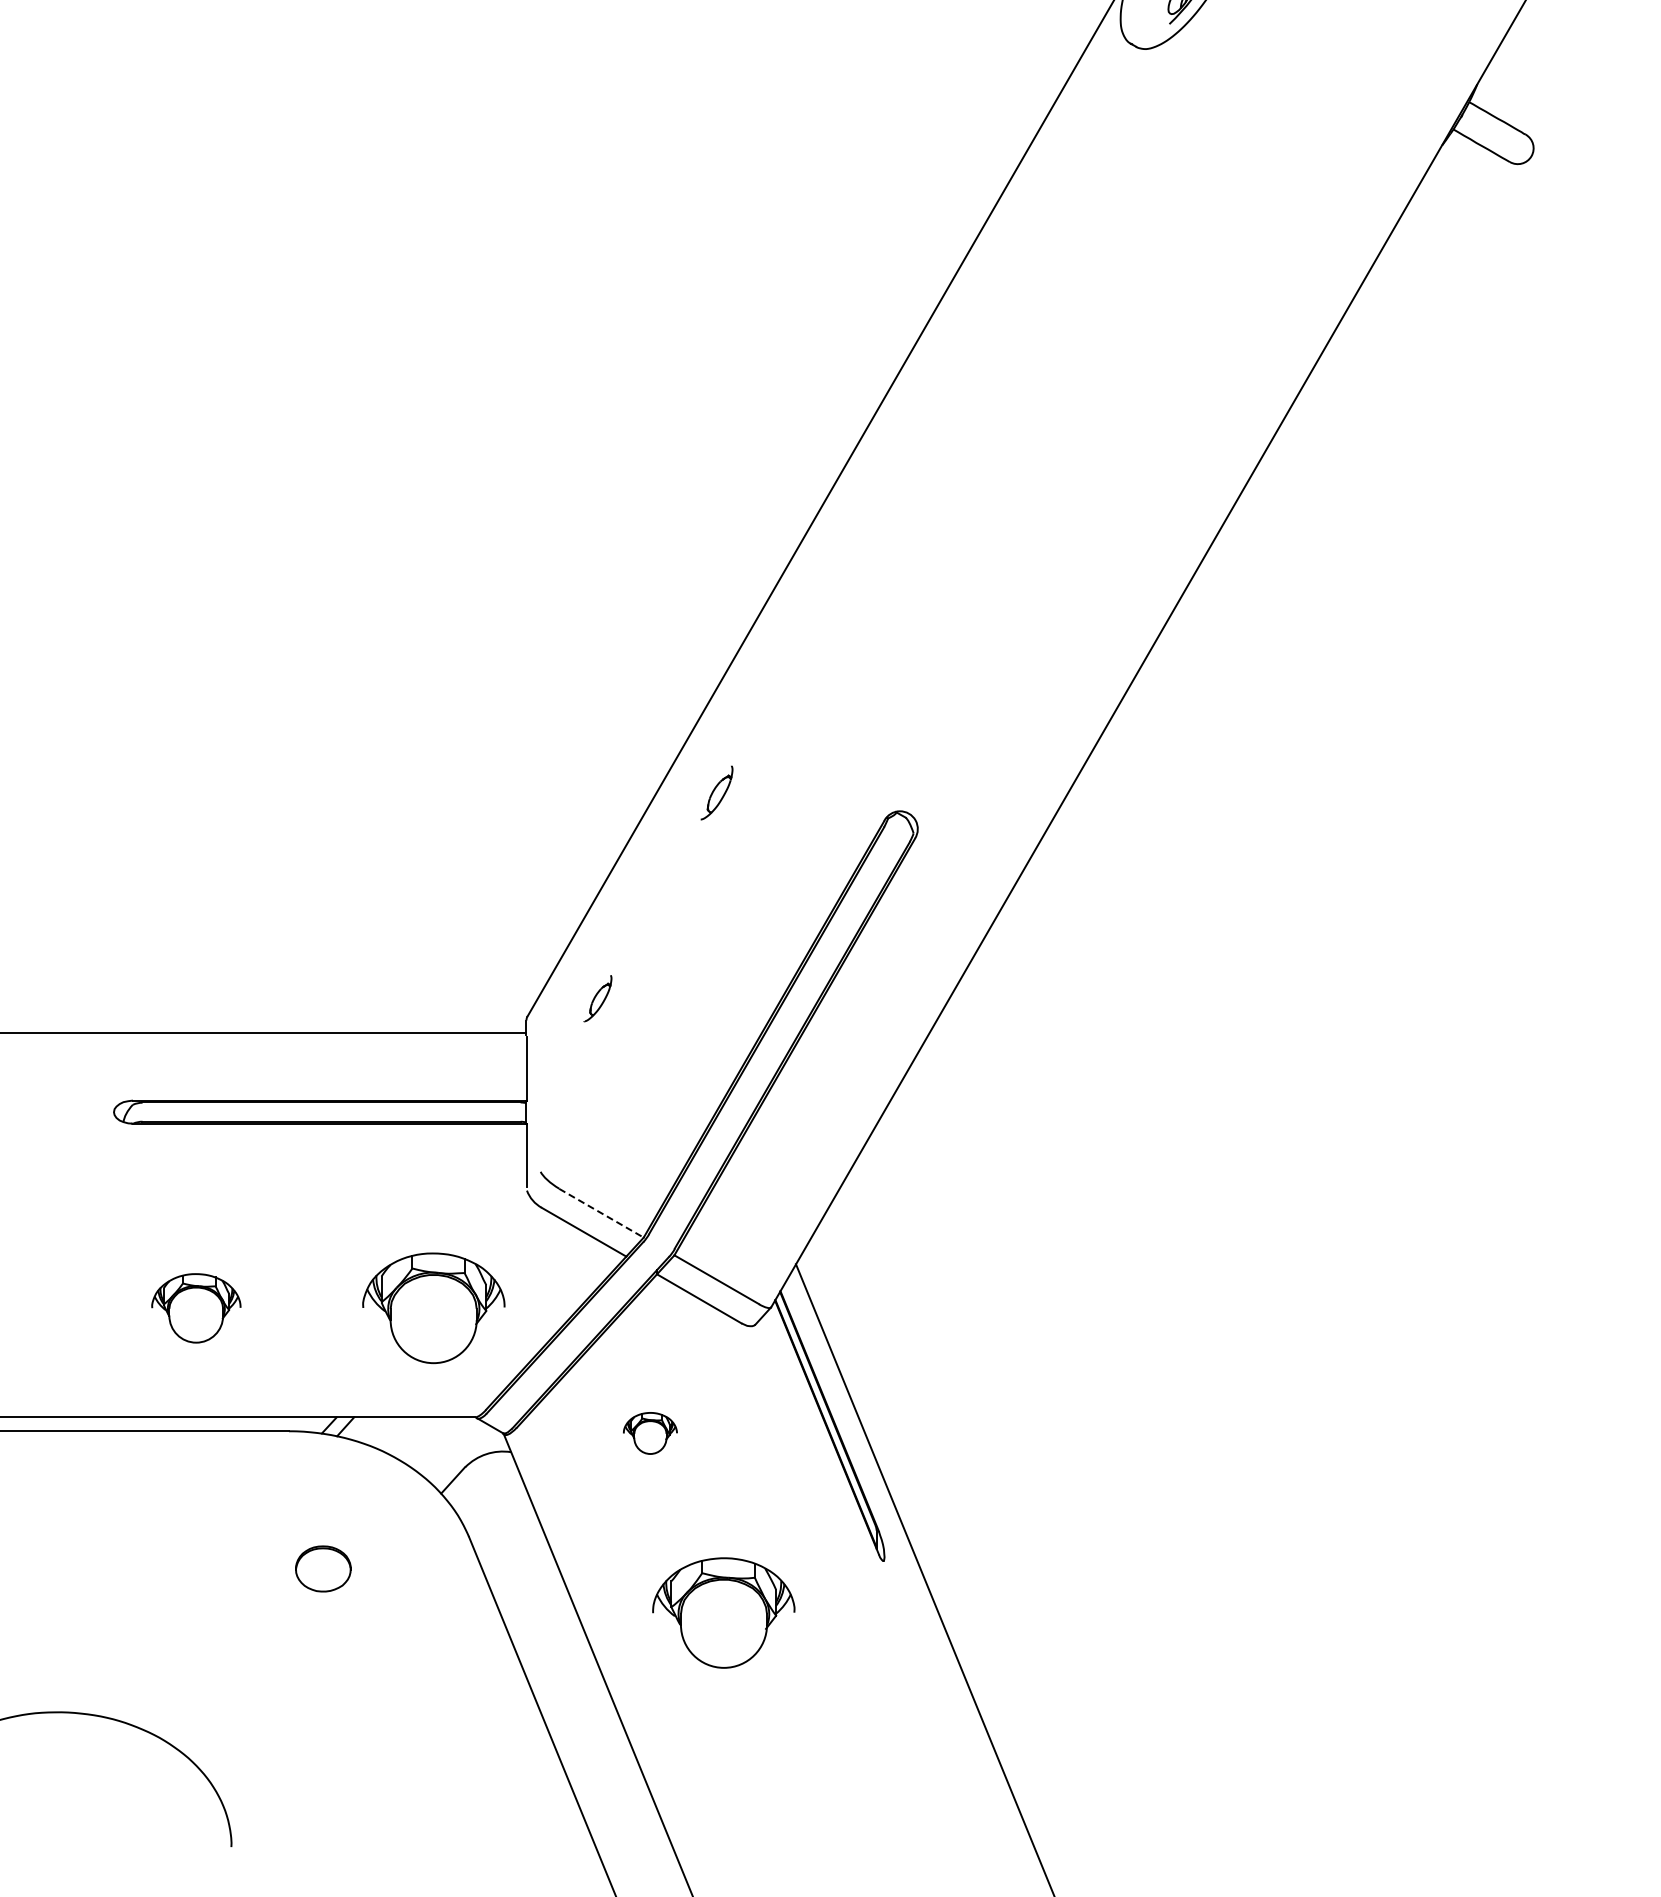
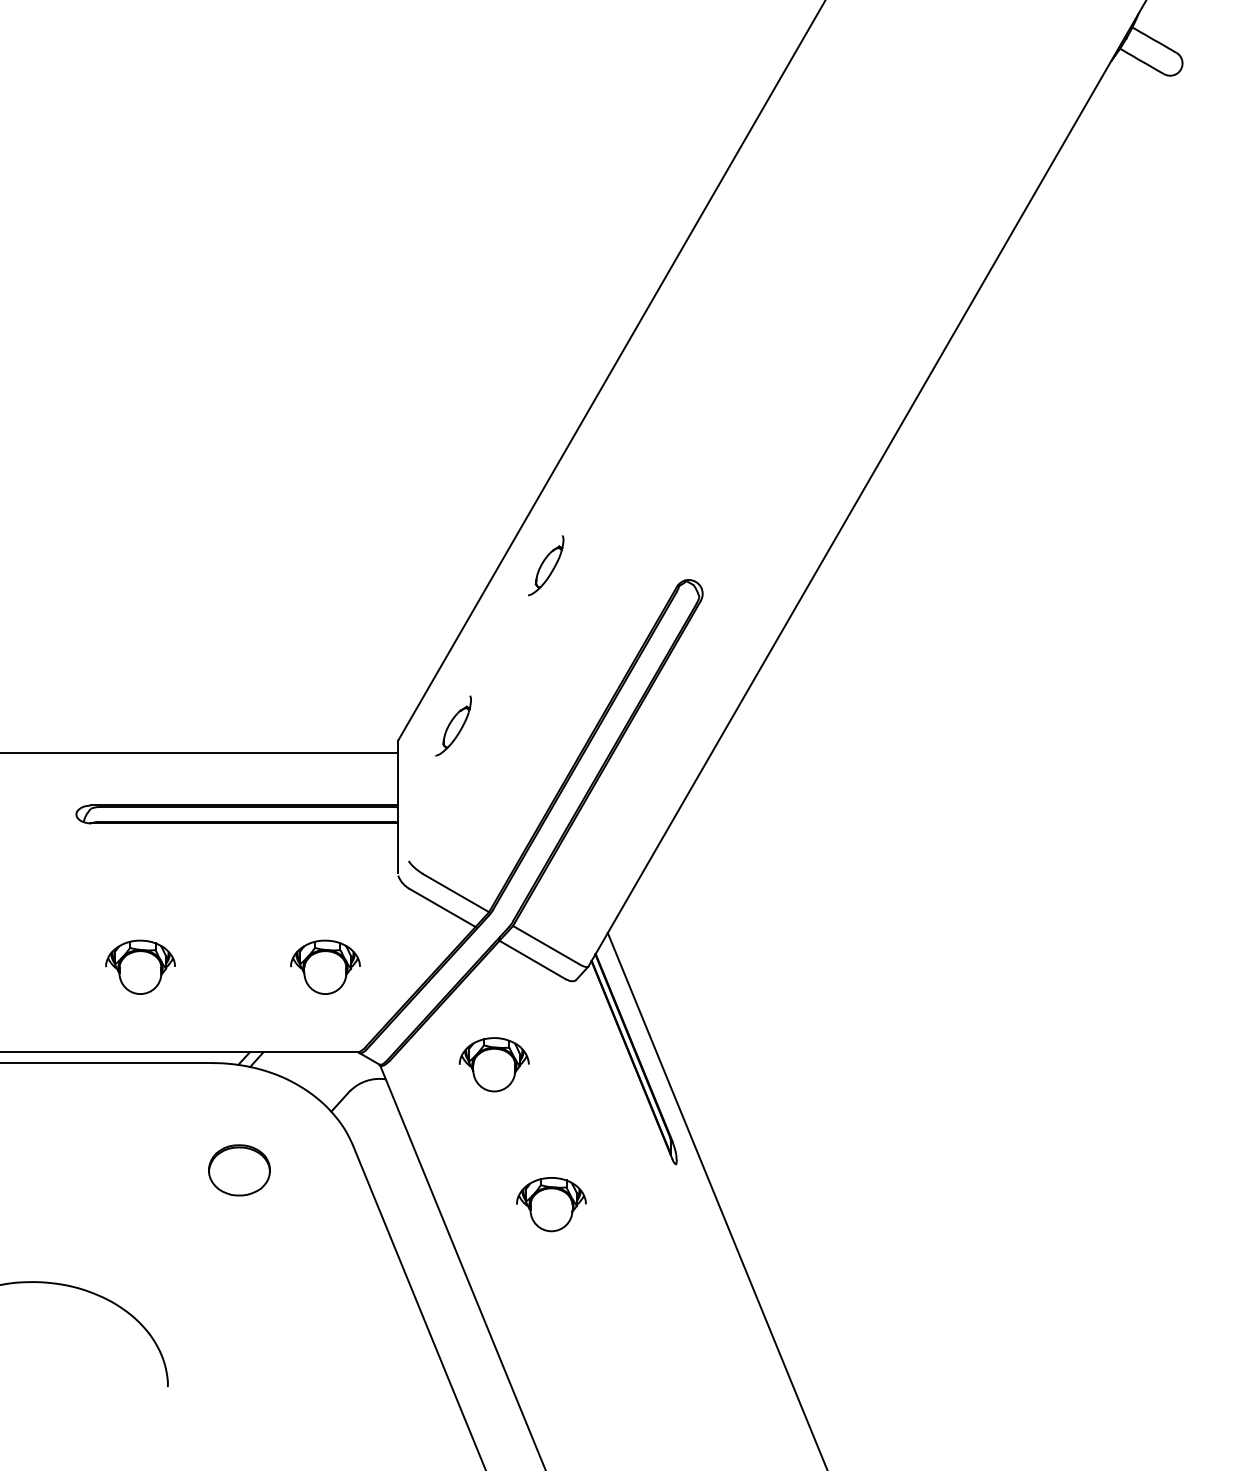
part: (716, 792) -> (545, 565), size x1.43
part: (597, 998) -> (453, 725), size x1.67
line: (601, 1213) -> (456, 893), dashed -> solid
part: (433, 1308) -> (325, 967), size x0.62
part: (650, 1433) -> (494, 1064), size x1.67
part: (323, 1568) -> (239, 1170), size x1.43
part: (723, 1612) -> (551, 1204), size x0.62

